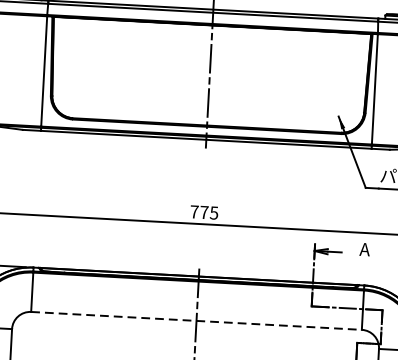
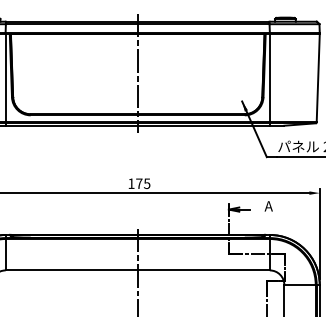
text: (194, 211) -> (131, 183), 775 -> 175
line: (197, 321) -> (138, 270), dashed -> solid

